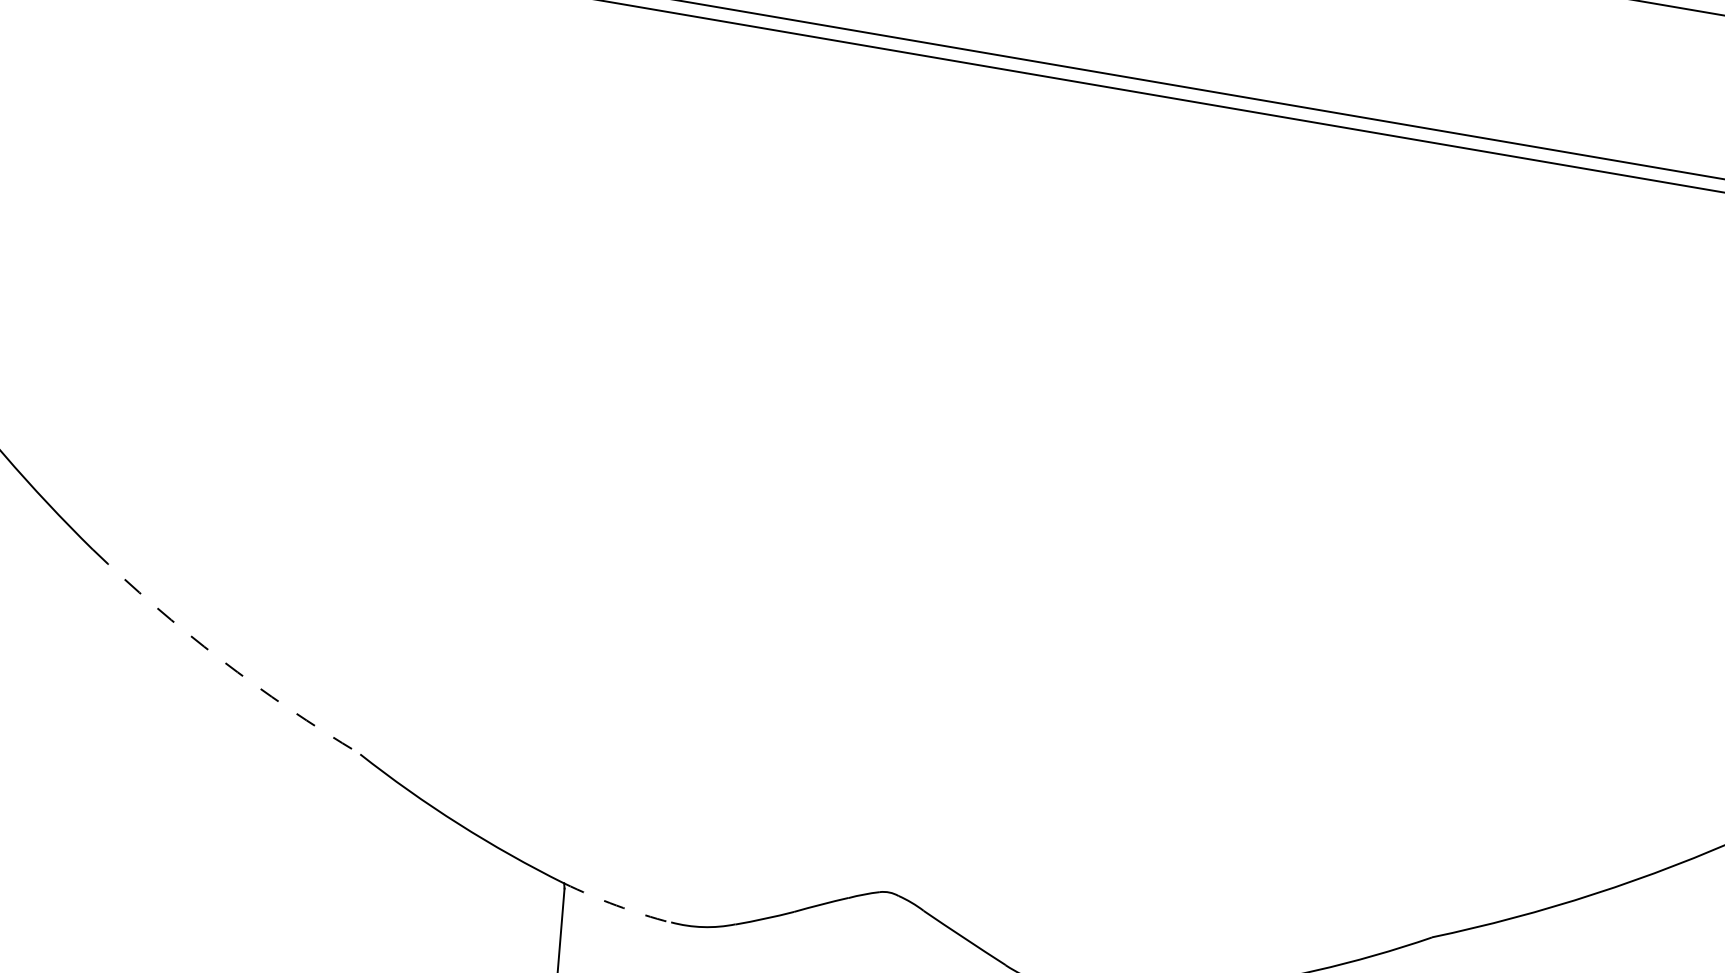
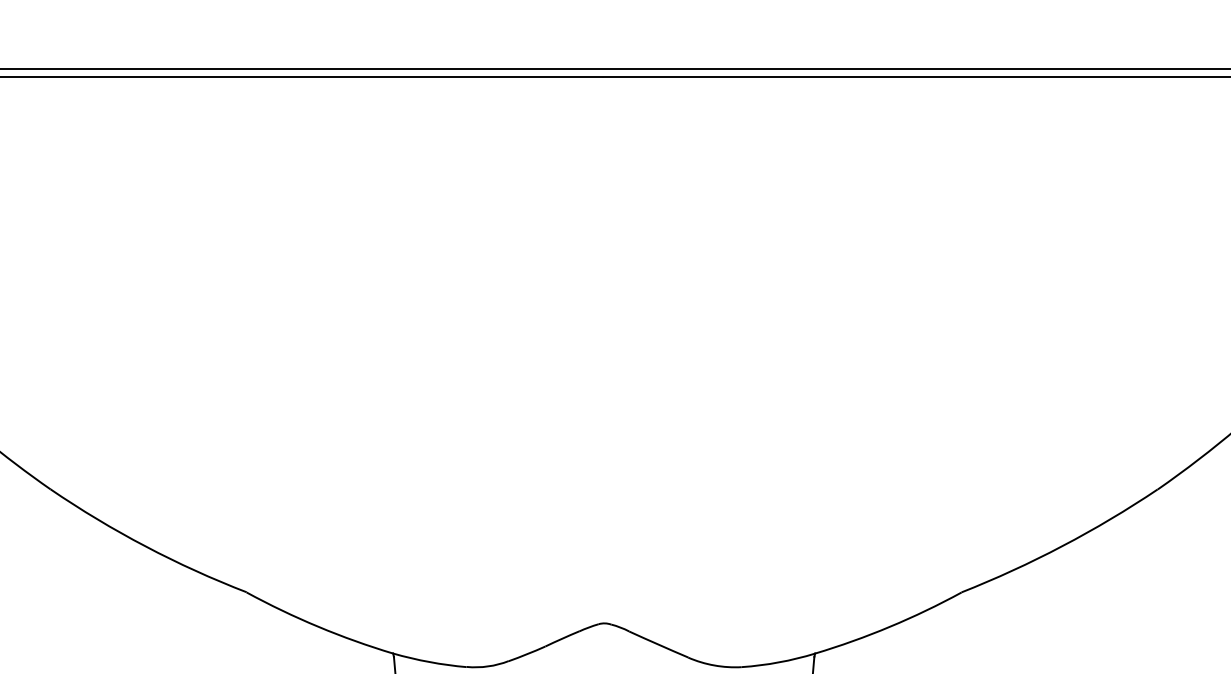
arc: (220, 659) -> (145, 546), dashed -> solid
arc: (616, 906) -> (429, 662), dashed -> solid

